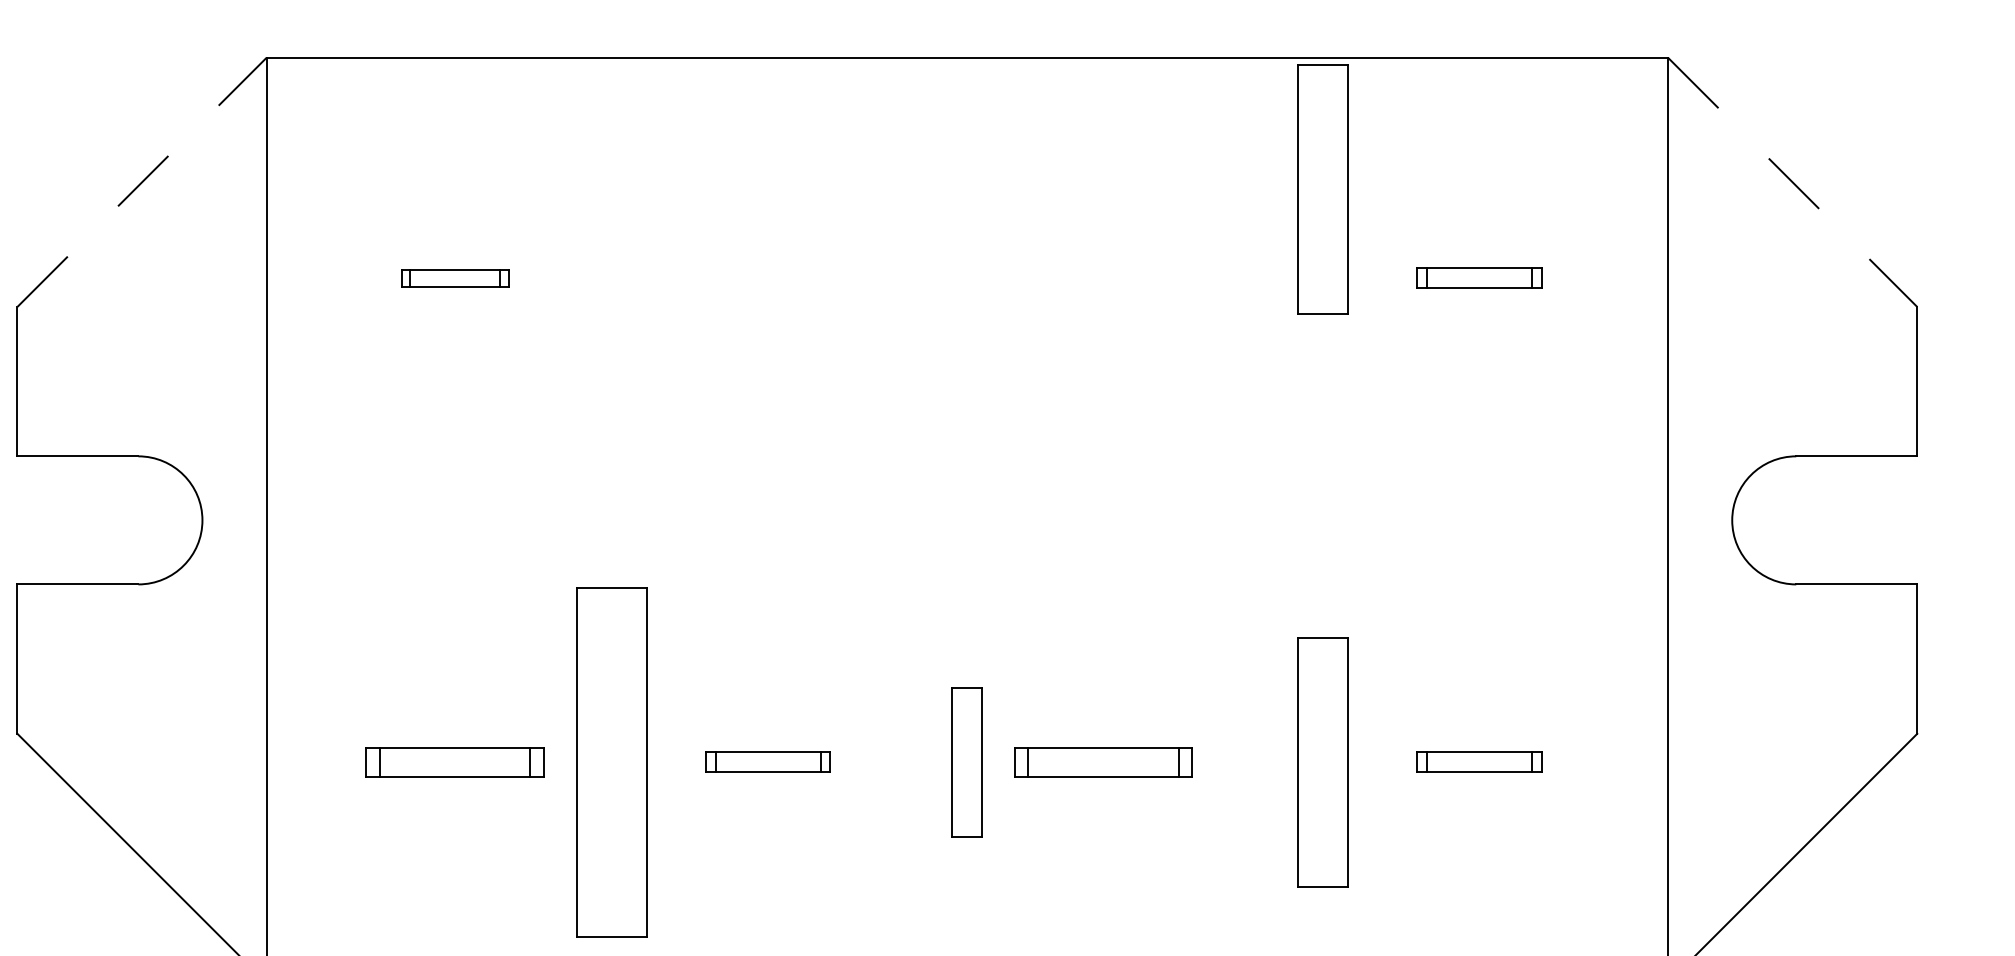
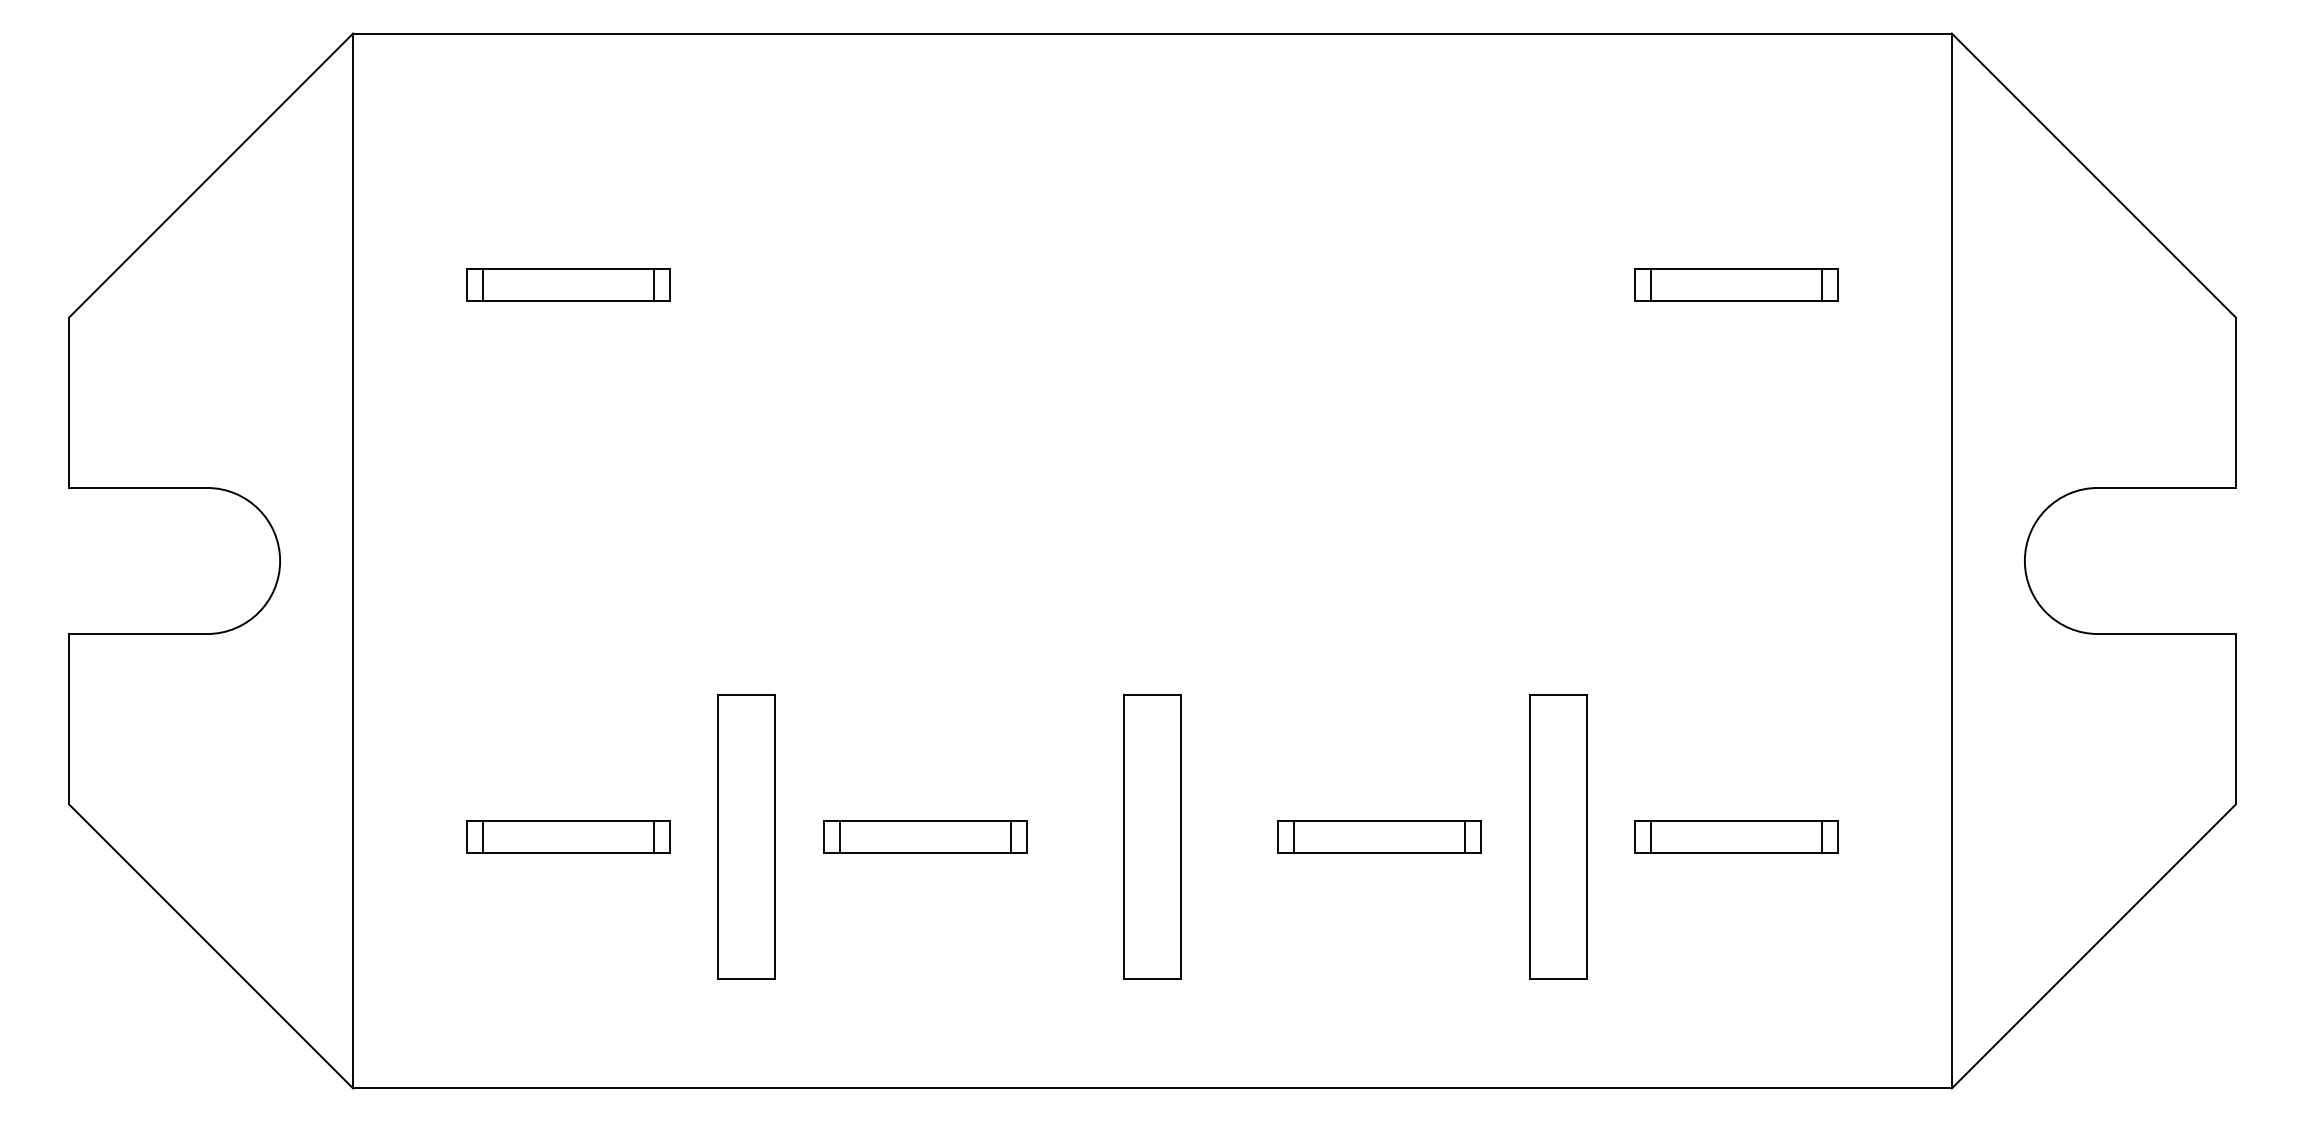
line: (142, 182) -> (211, 175), dashed -> solid
line: (1792, 182) -> (2093, 175), dashed -> solid
part: (1323, 189) -> (1558, 183), removed
part: (455, 277) -> (568, 284), size x1.67
part: (1479, 277) -> (1736, 284), size x1.43
part: (611, 761) -> (746, 836), size x0.71
part: (768, 761) -> (925, 836), size x1.43
part: (967, 761) -> (1152, 836), size x1.67
part: (1103, 761) -> (1379, 836), moved
part: (1479, 761) -> (1736, 836), size x1.43

